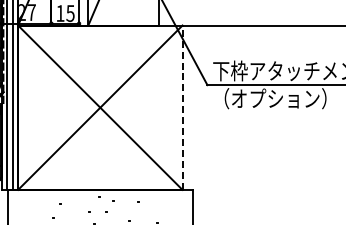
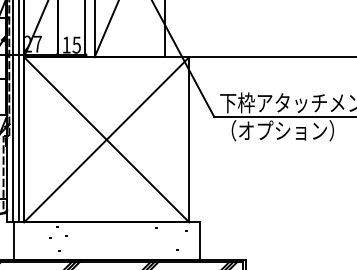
line: (182, 107) -> (189, 139), dashed -> solid

